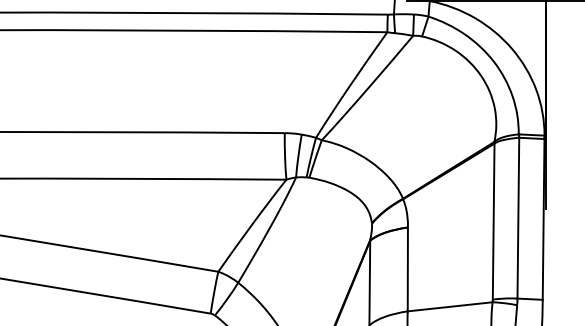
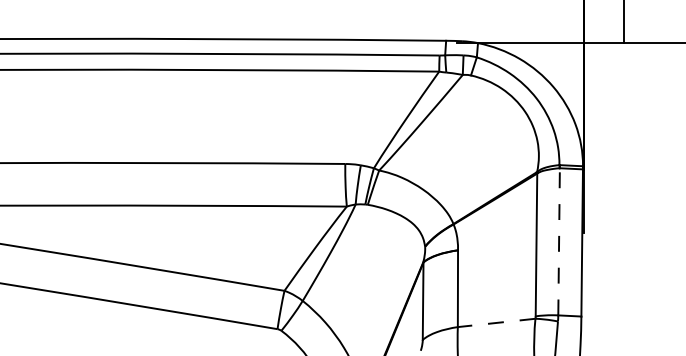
line: (518, 217) -> (559, 241), solid -> dashed
line: (449, 306) -> (496, 322), solid -> dashed

